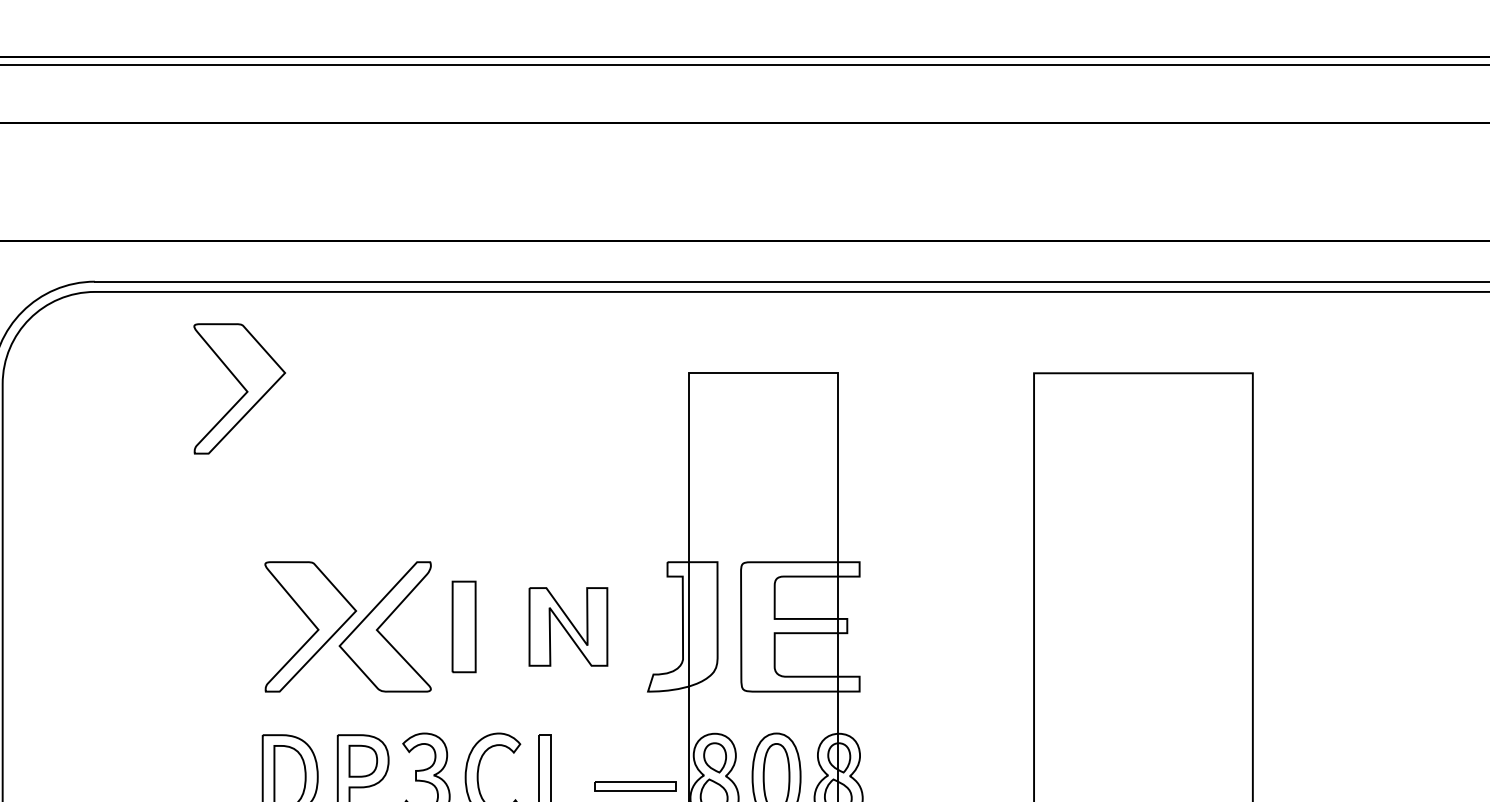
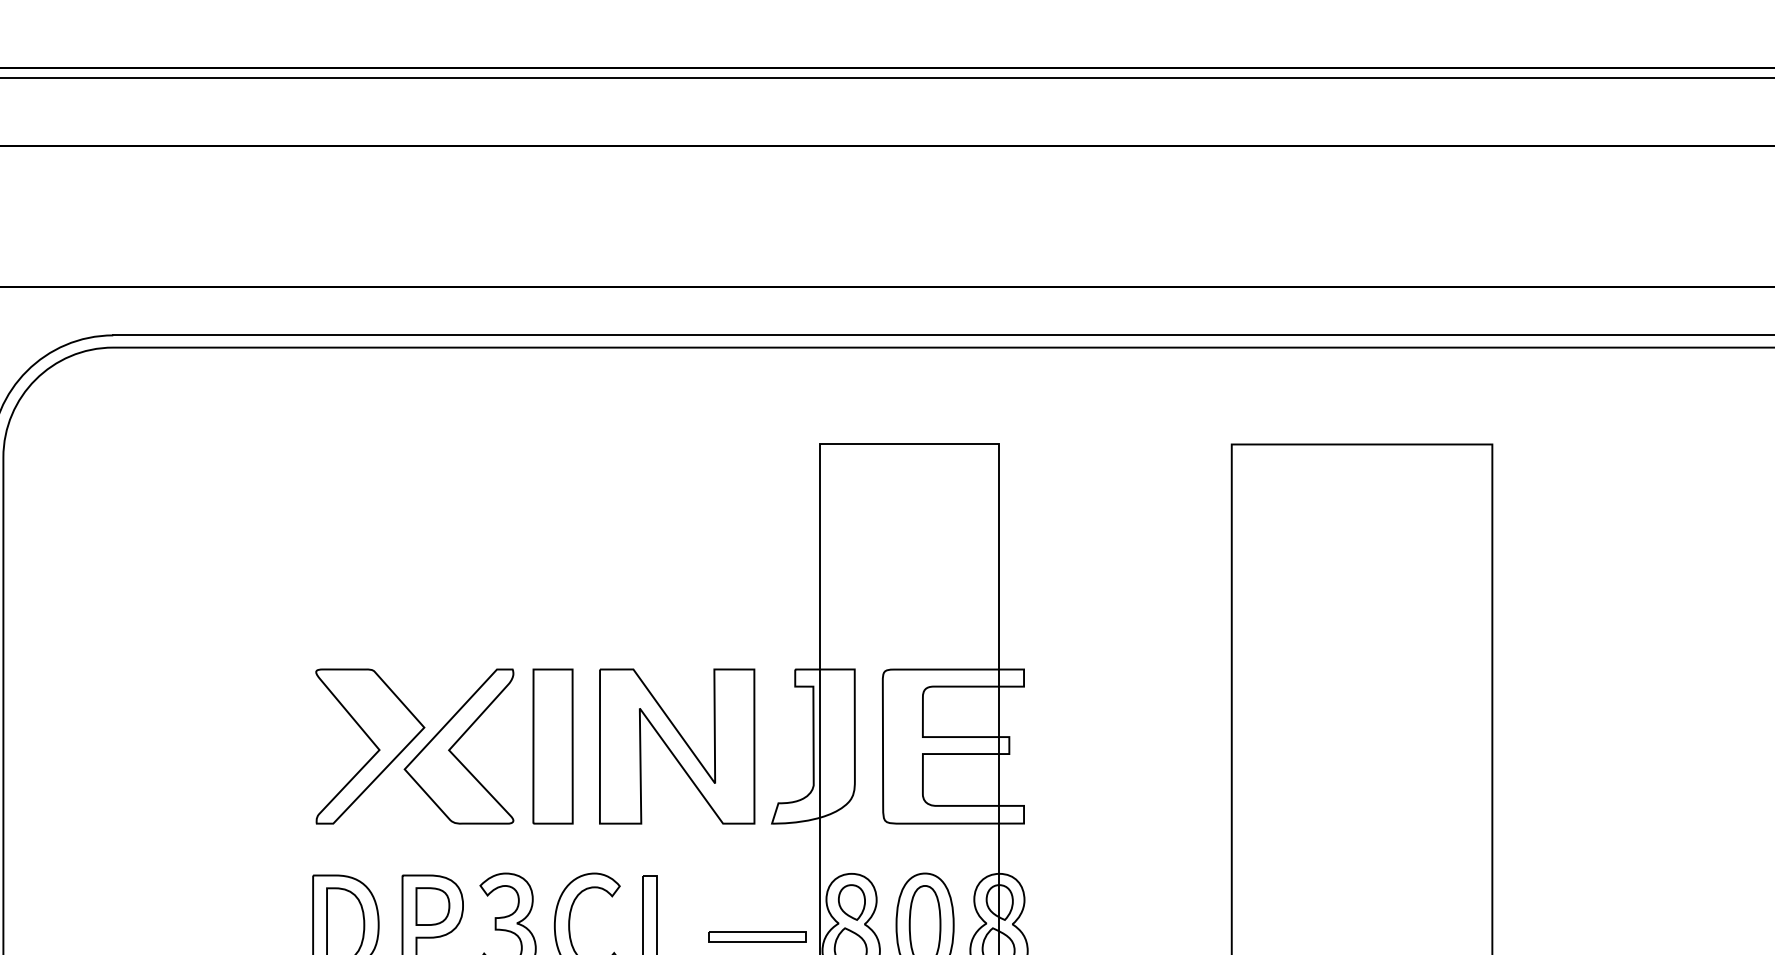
part: (239, 388) -> (285, 462), removed
part: (463, 626) -> (552, 746), size x1.43
part: (568, 626) -> (677, 746), size x1.67

